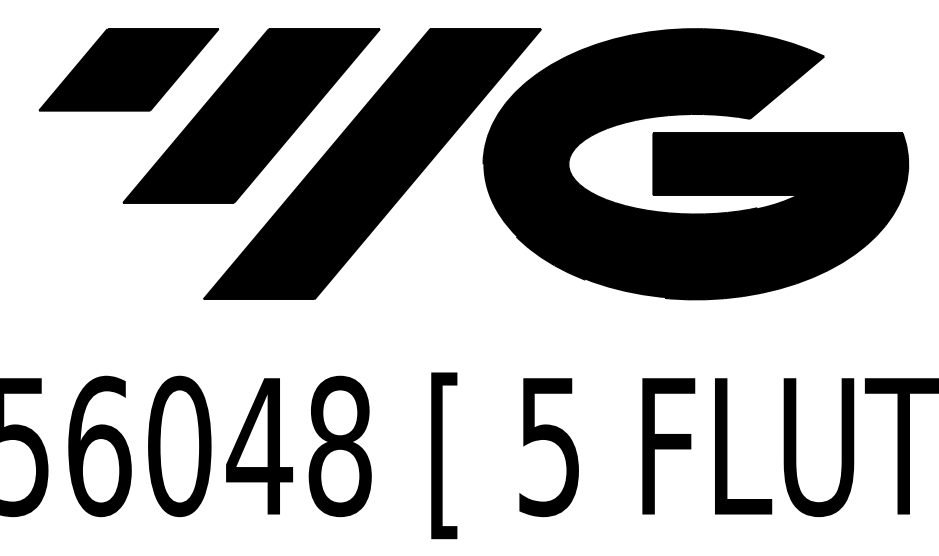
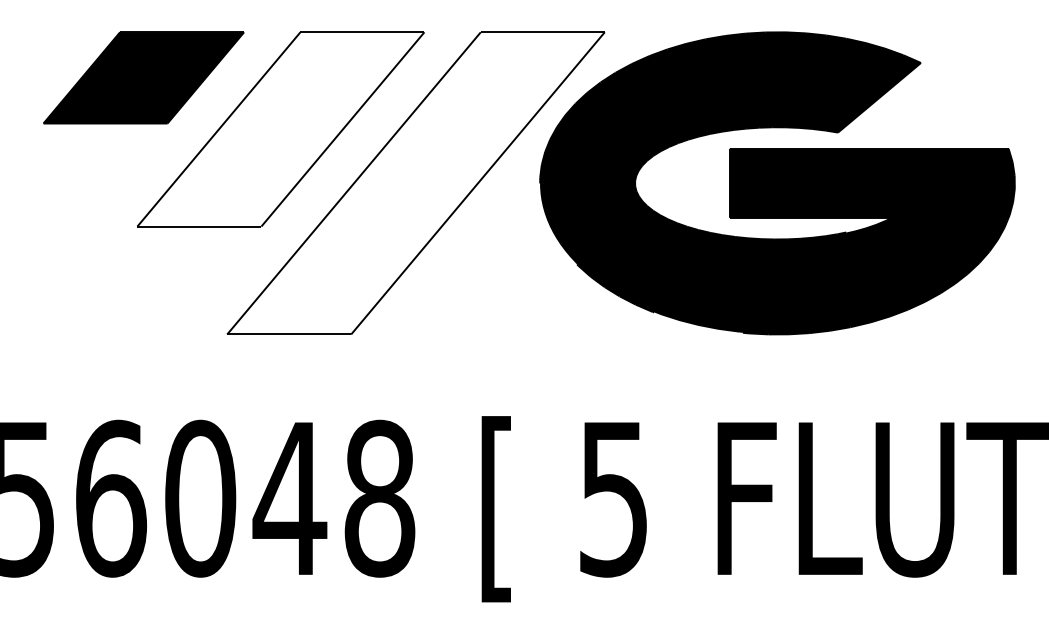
fill: (251, 115) -> (280, 128), removed
fill: (372, 164) -> (416, 183), removed

